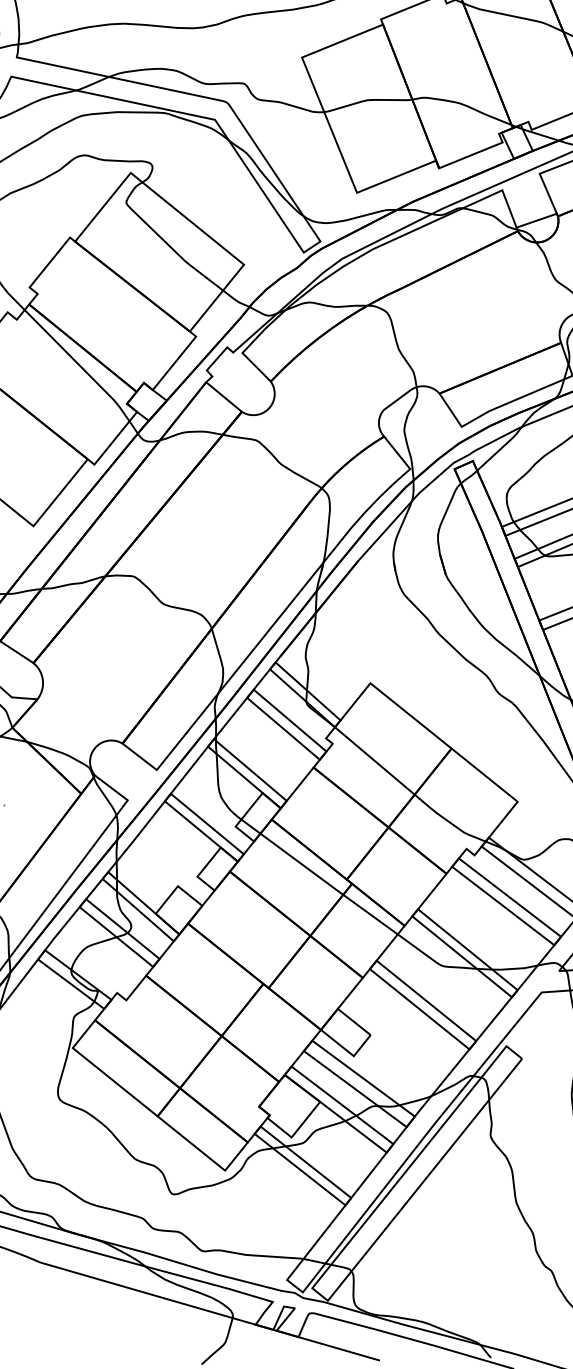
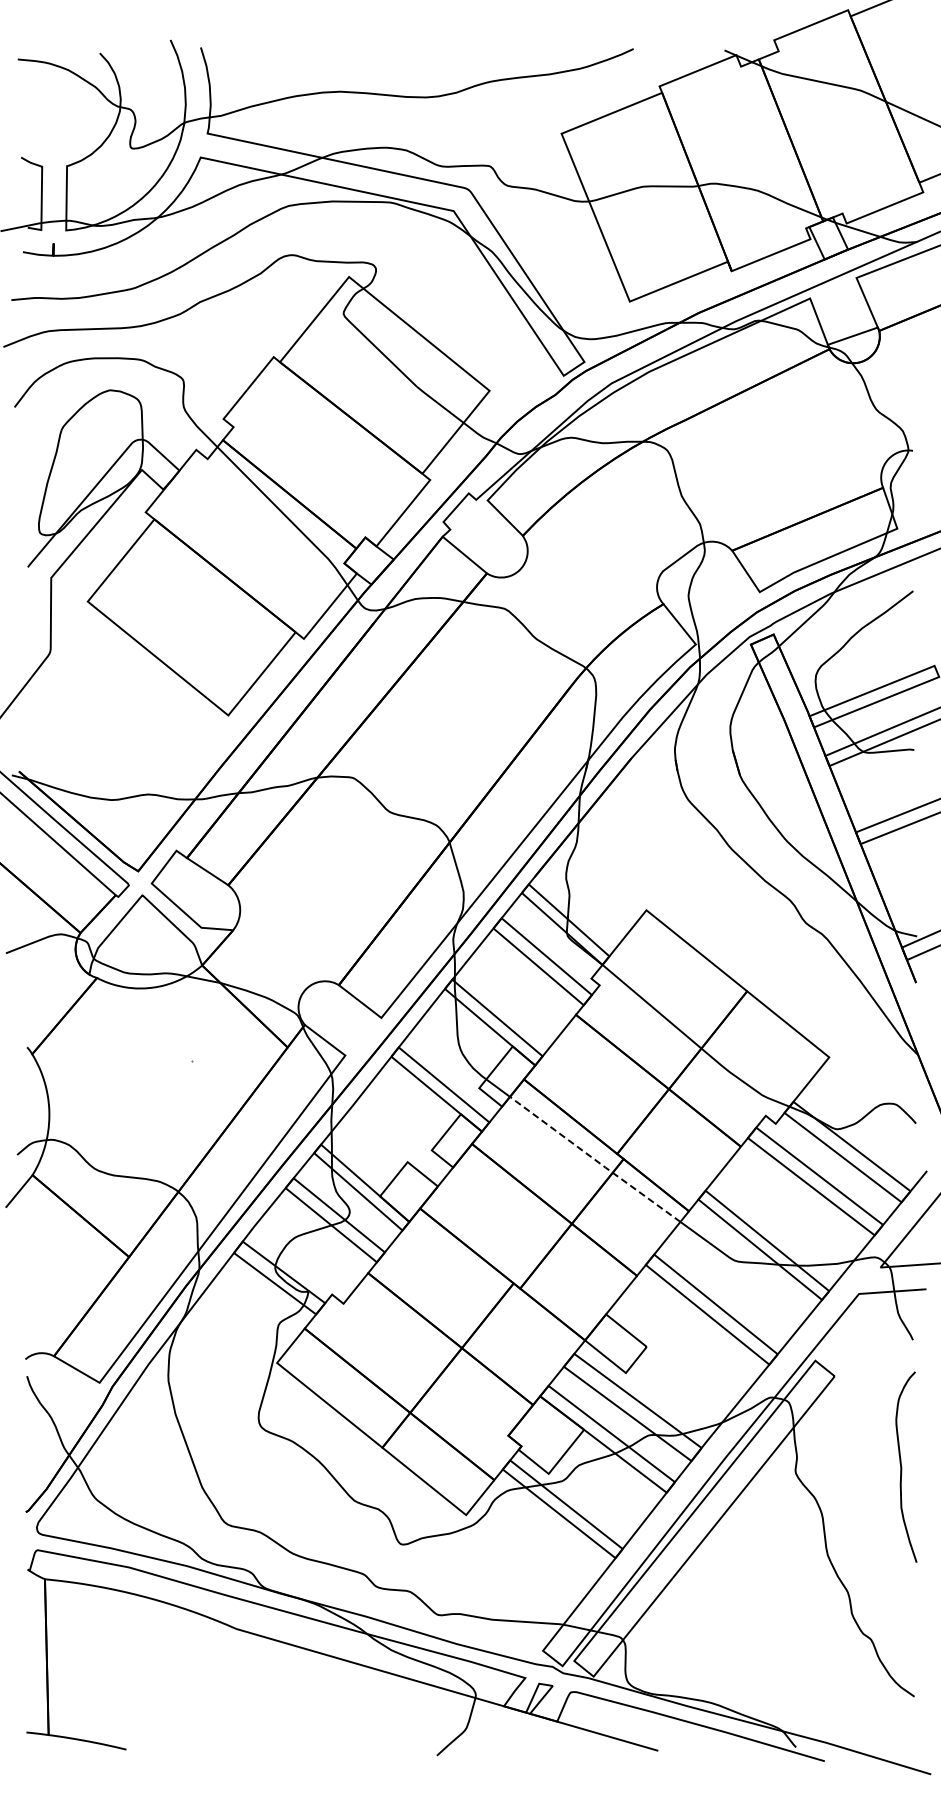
line: (329, 884) -> (595, 1159), solid -> dashed

